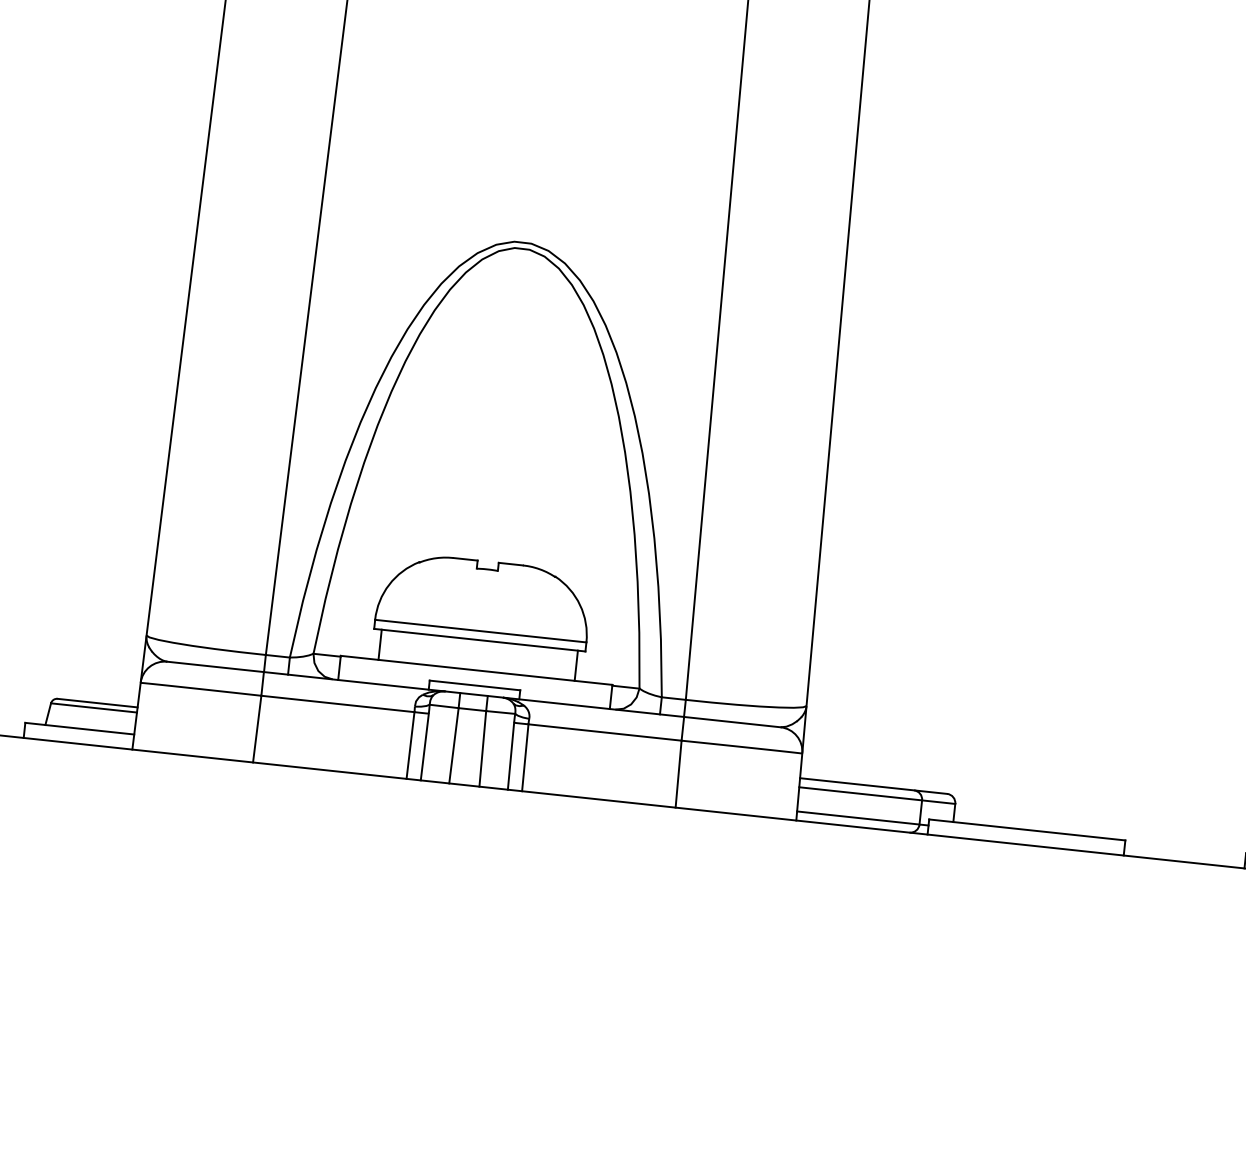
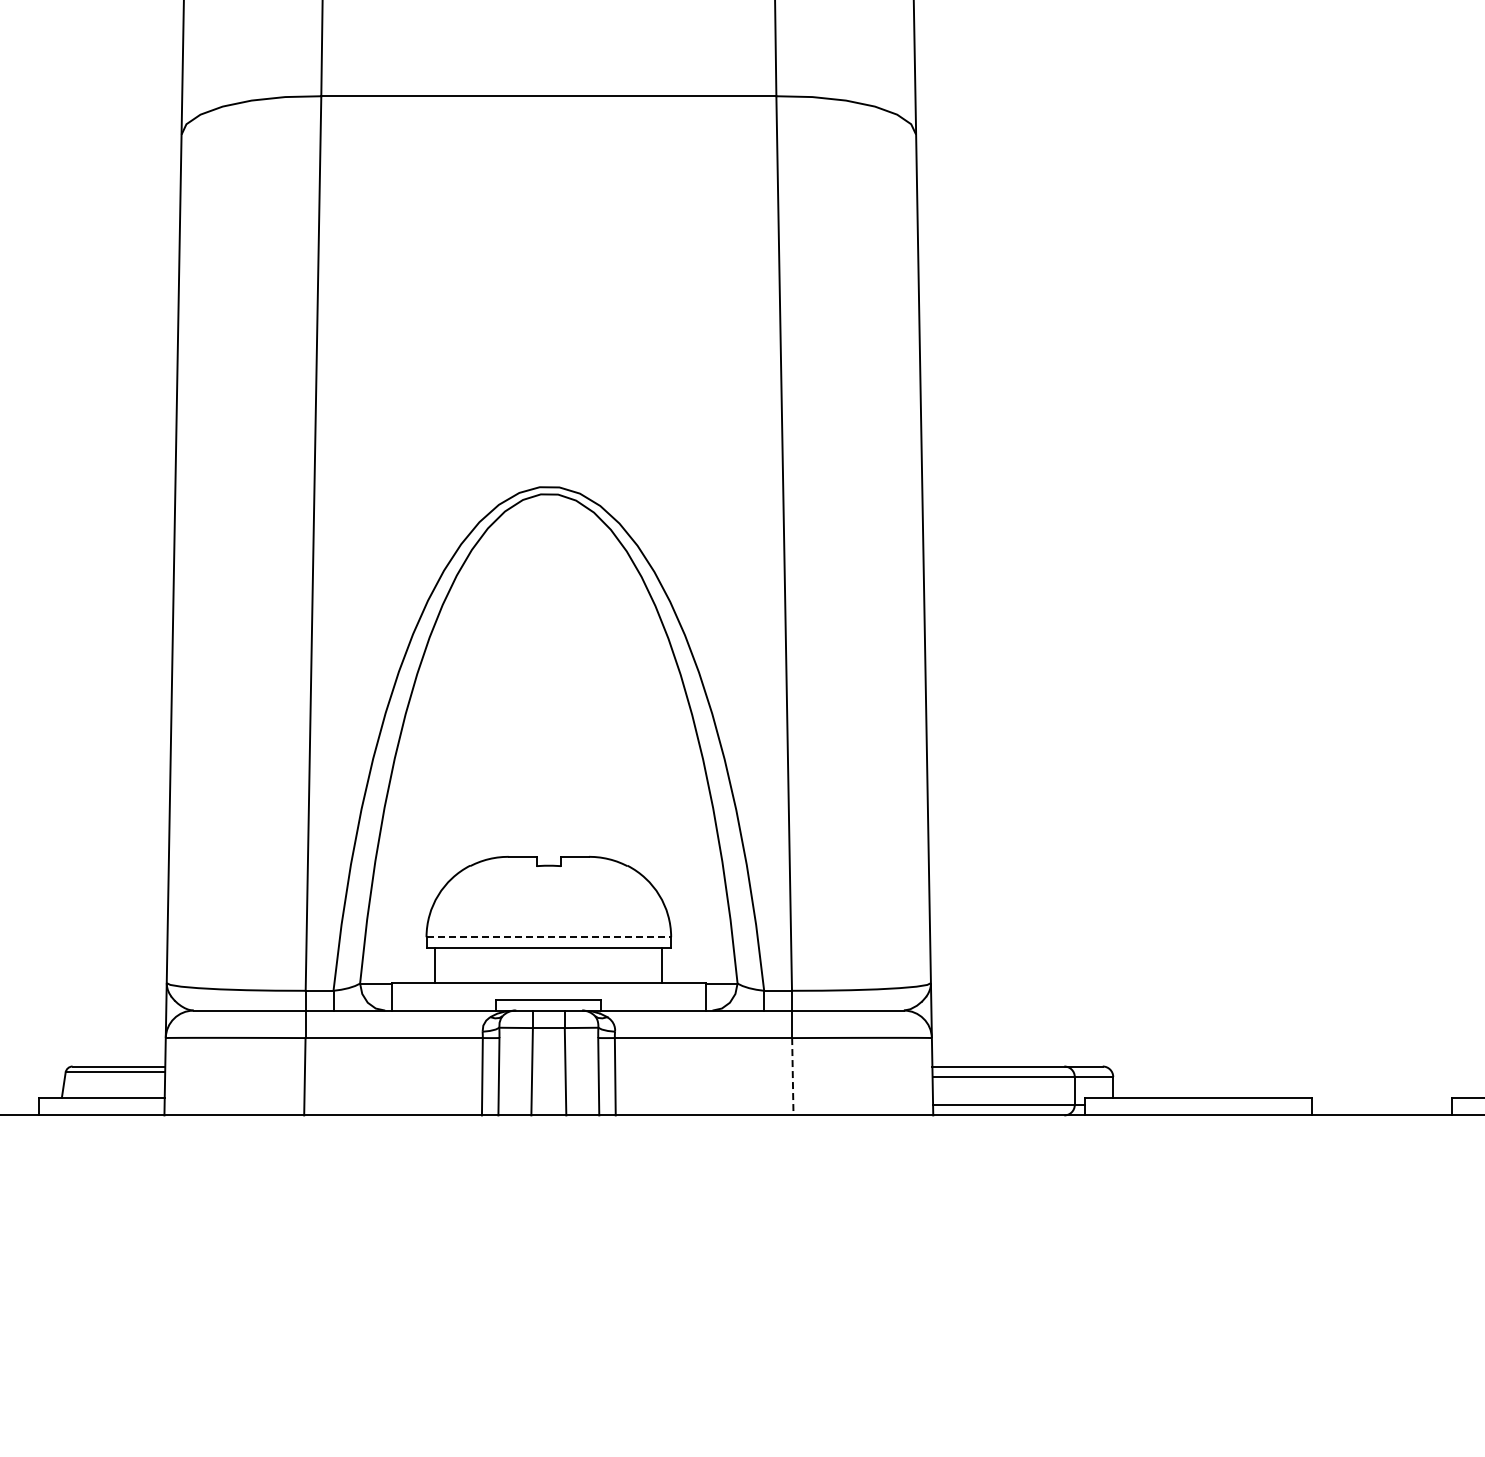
line: (481, 631) -> (549, 937), solid -> dashed
line: (678, 773) -> (792, 1076), solid -> dashed

